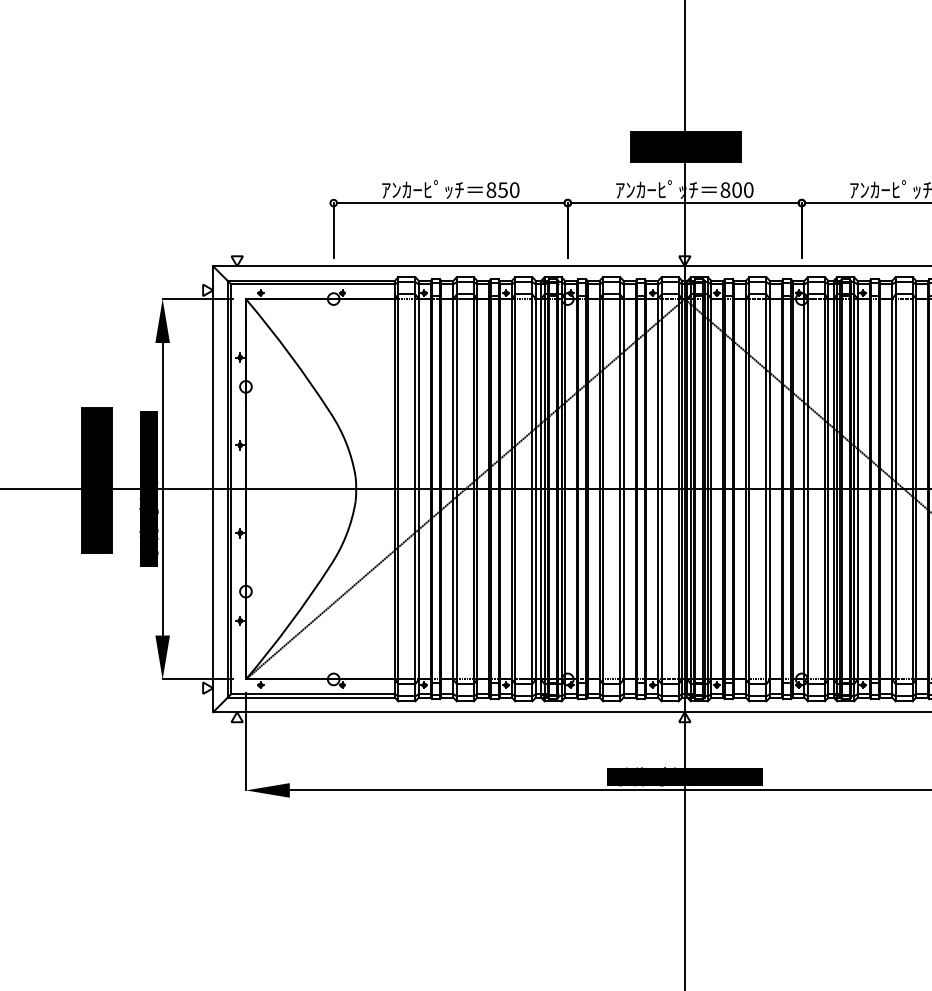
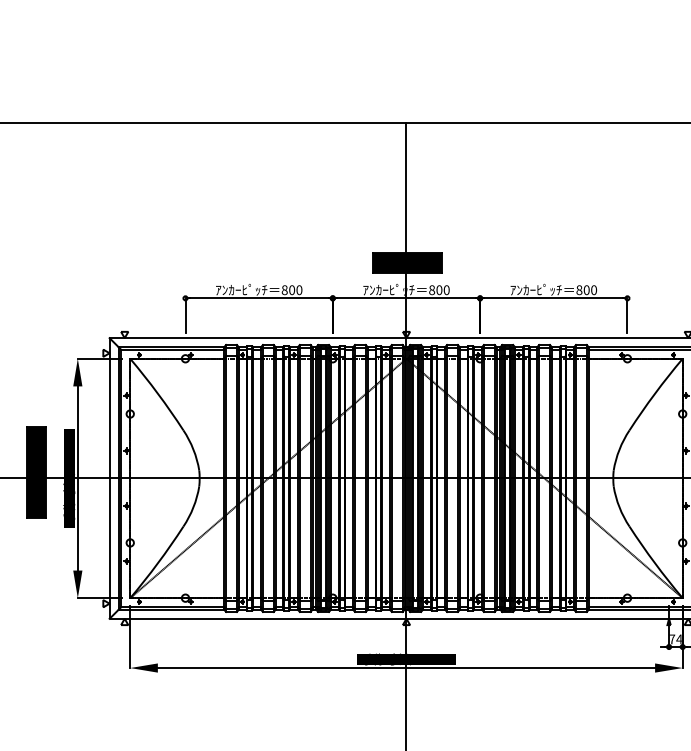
text: (503, 189) -> (292, 289), 850 -> 800

